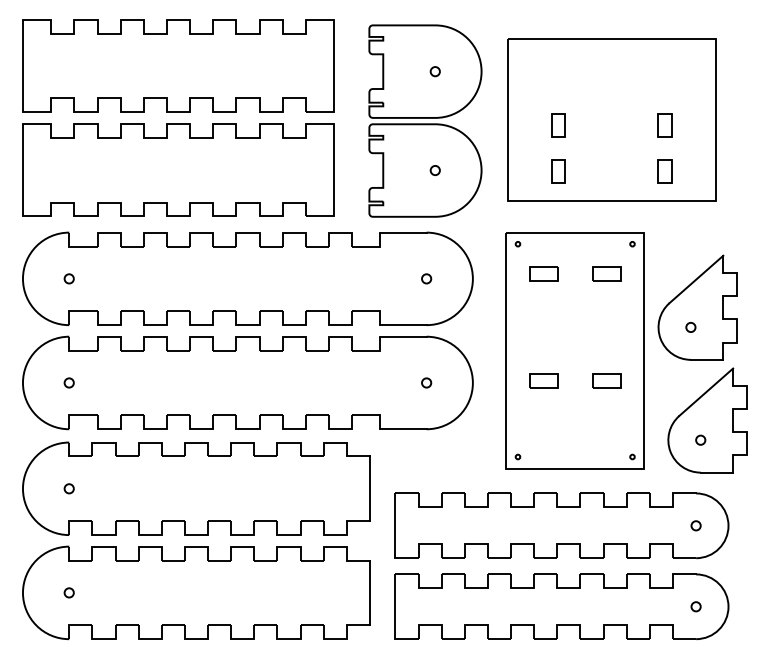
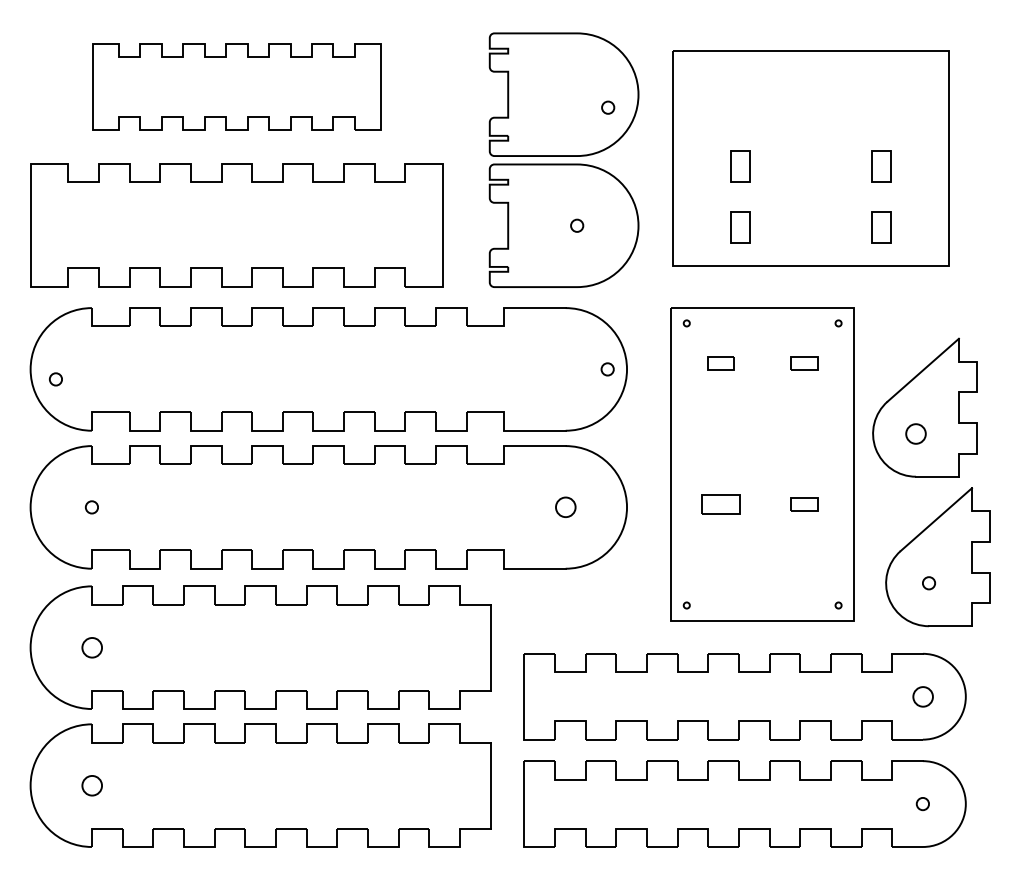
part: (178, 66) -> (236, 87), size x0.7
circle: (435, 71) -> (608, 107), moved
part: (543, 273) -> (720, 362), size x0.7
part: (606, 273) -> (804, 362), size x0.7
circle: (68, 278) -> (55, 379), moved
circle: (426, 278) -> (607, 369), moved
circle: (690, 327) -> (915, 433), size x1.6
part: (606, 380) -> (804, 504), size x0.7
circle: (426, 383) -> (565, 507), size x1.6
circle: (68, 488) -> (91, 647), size x1.6
circle: (695, 525) -> (922, 696), size x1.6
circle: (68, 592) -> (91, 785), size x1.6

